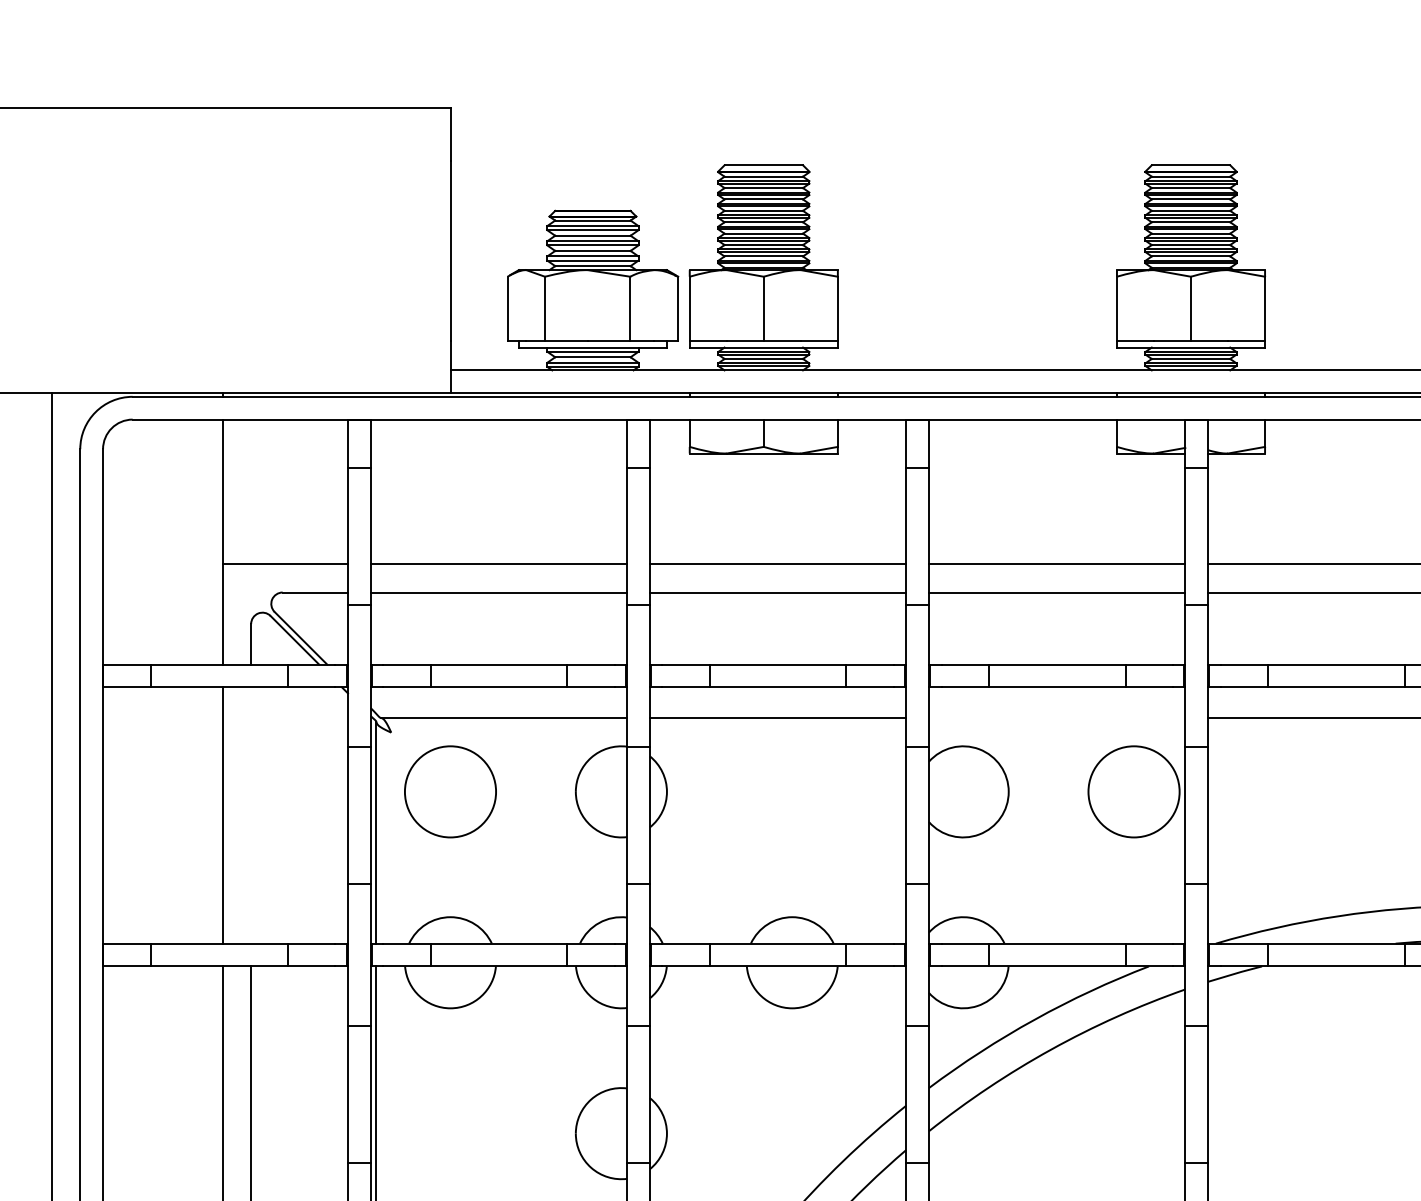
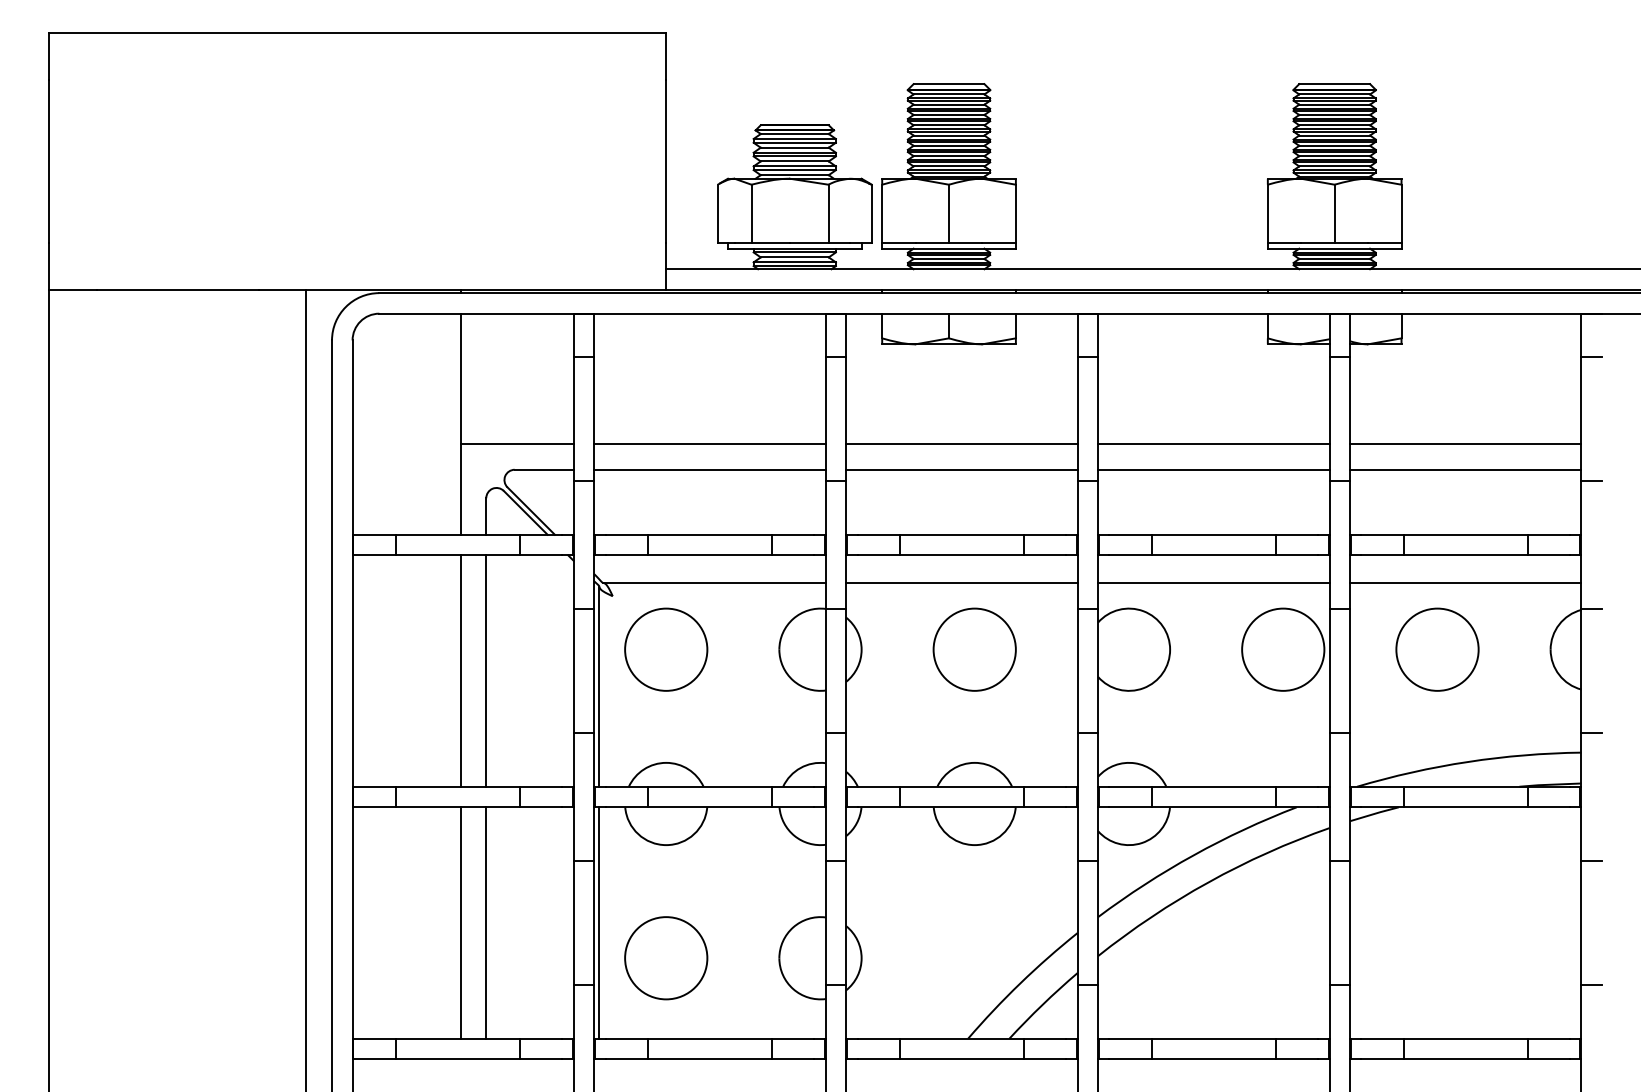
line: (1056, 717) -> (1213, 582), added
circle: (792, 791) -> (974, 649), added
circle: (1304, 791) -> (1437, 649), added
line: (251, 814) -> (486, 670), added
circle: (450, 1133) -> (666, 958), added

